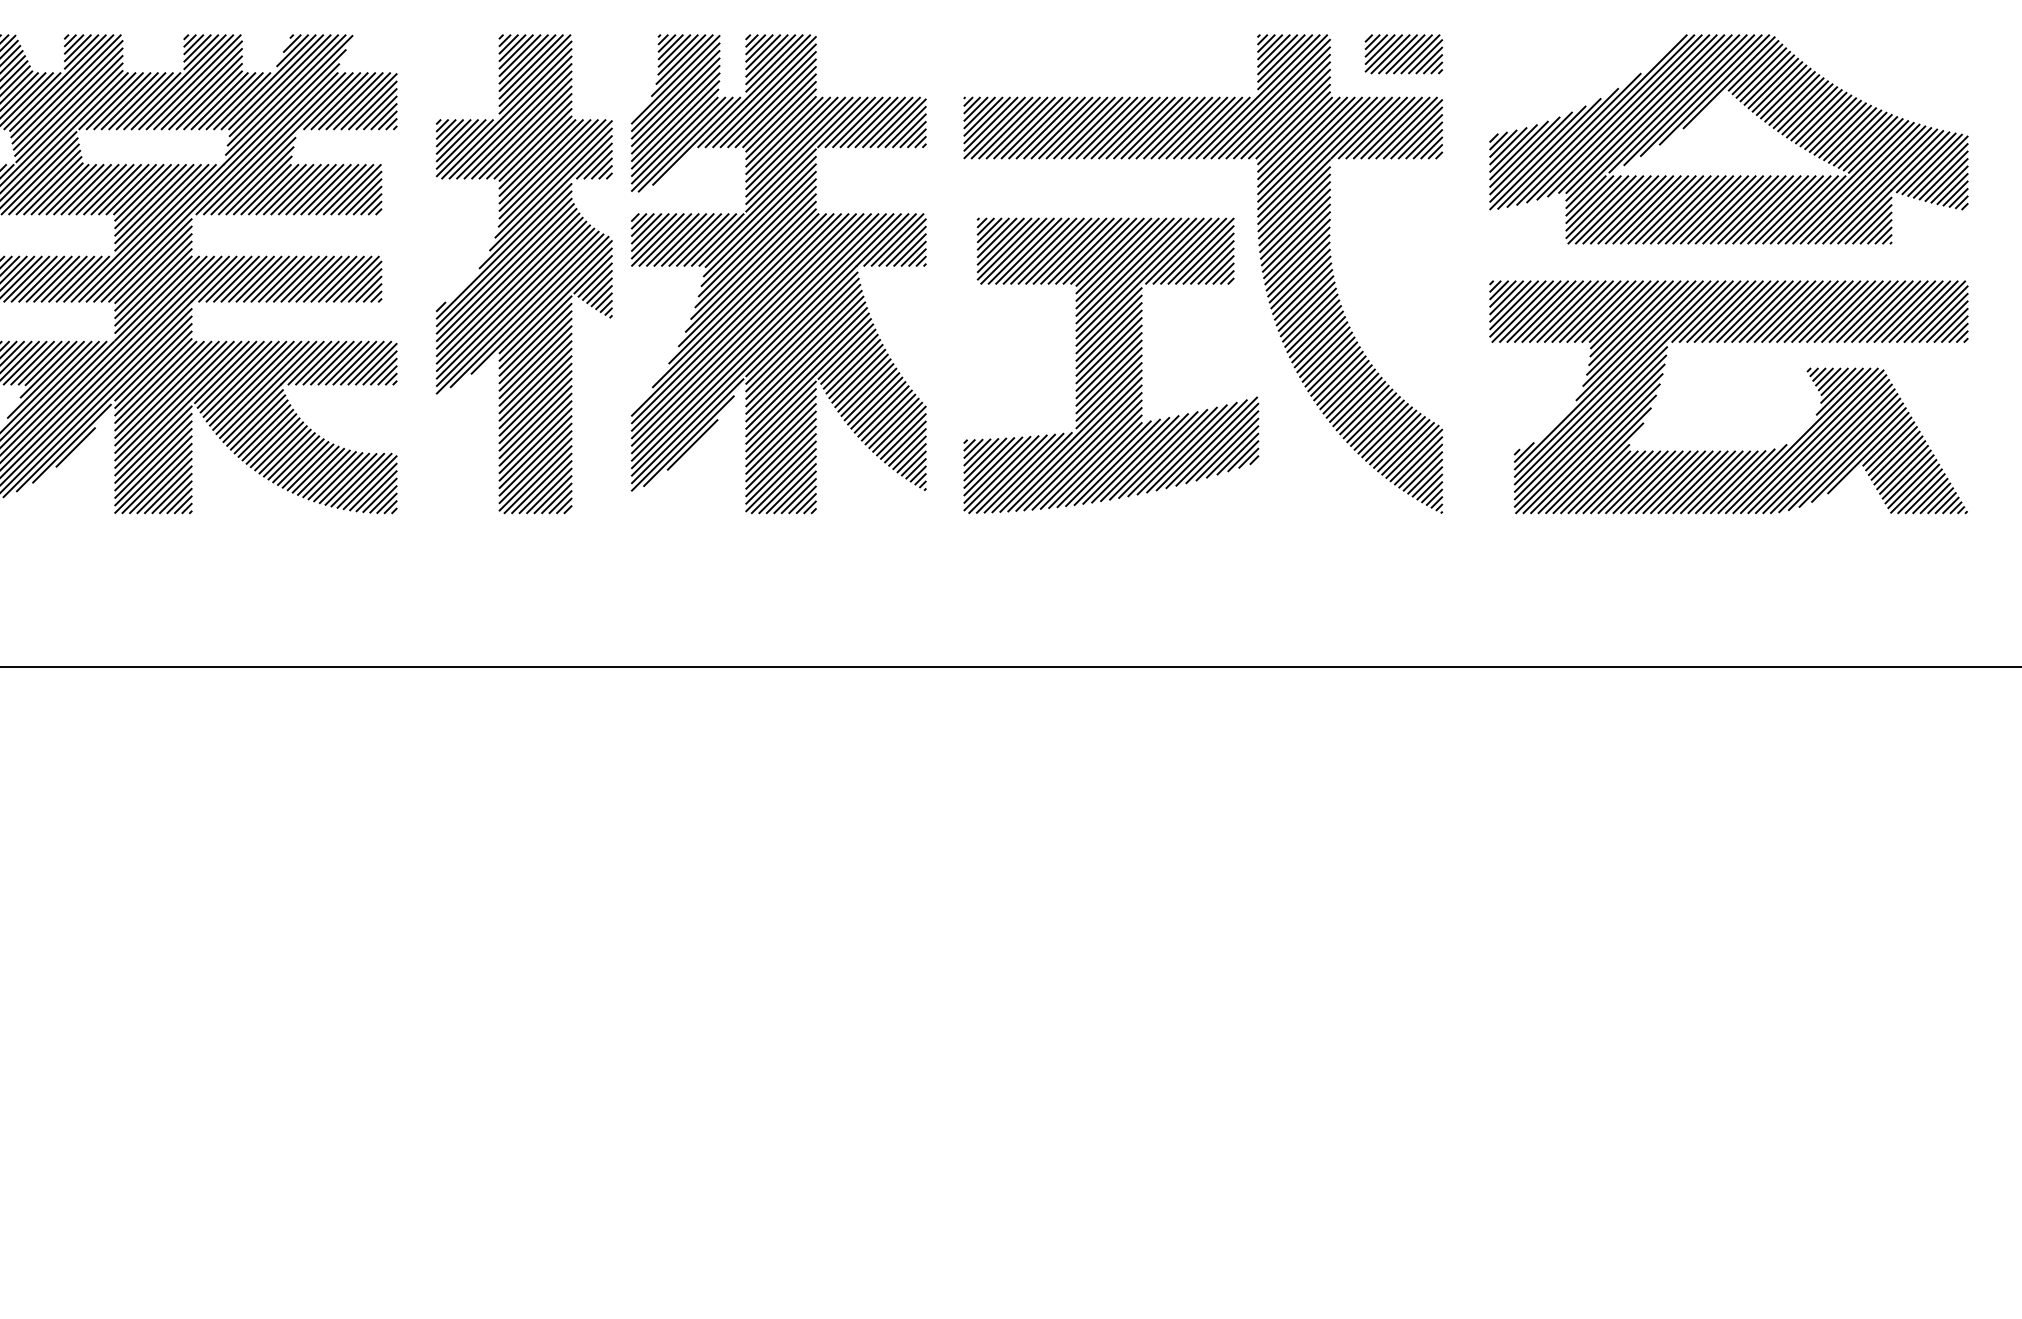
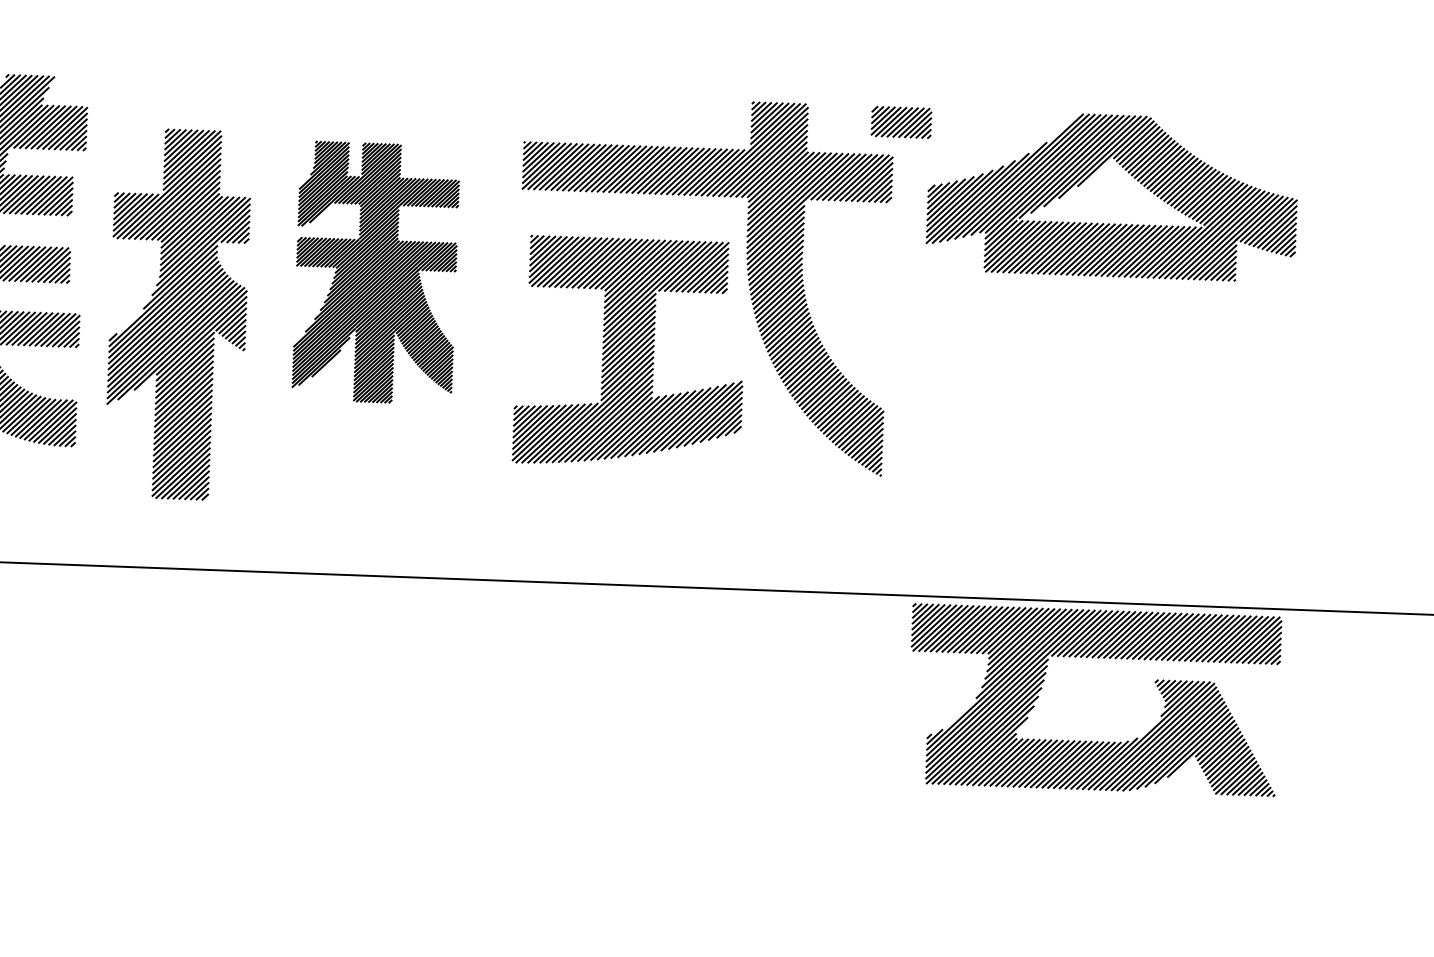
part: (1403, 54) -> (901, 122), moved
part: (523, 274) -> (177, 314), moved
part: (778, 274) -> (376, 273), size x0.7
part: (1727, 450) -> (1091, 741), moved

